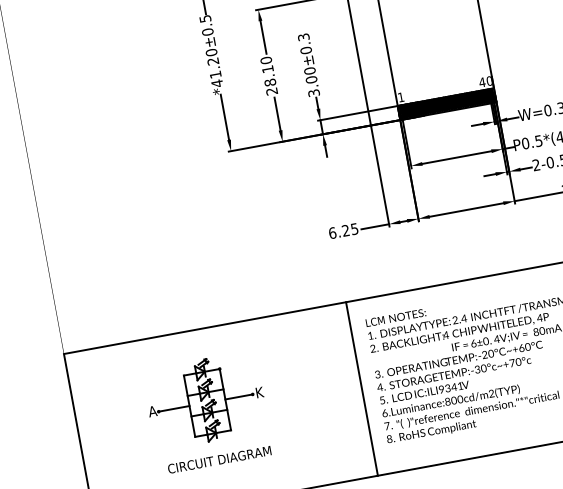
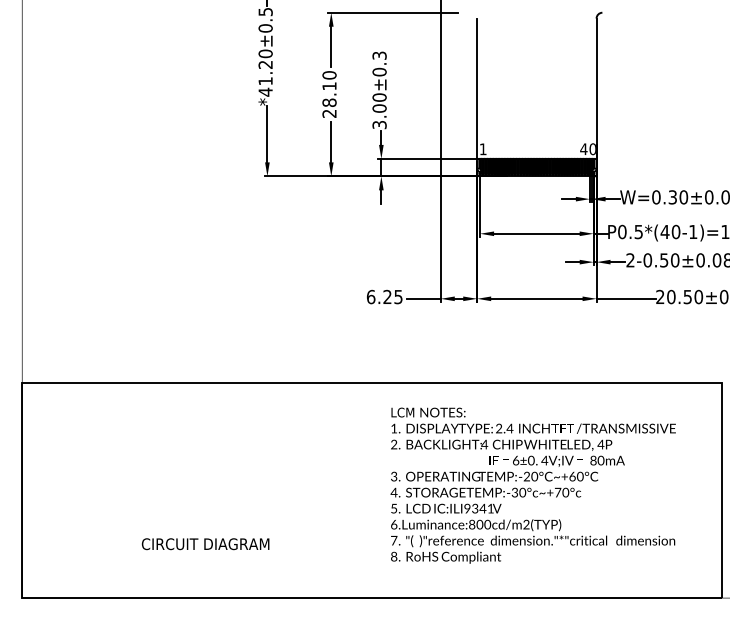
line: (362, 388) -> (372, 490), removed
part: (205, 400) -> (181, 469), removed
text: (219, 460) -> (205, 544), moved

